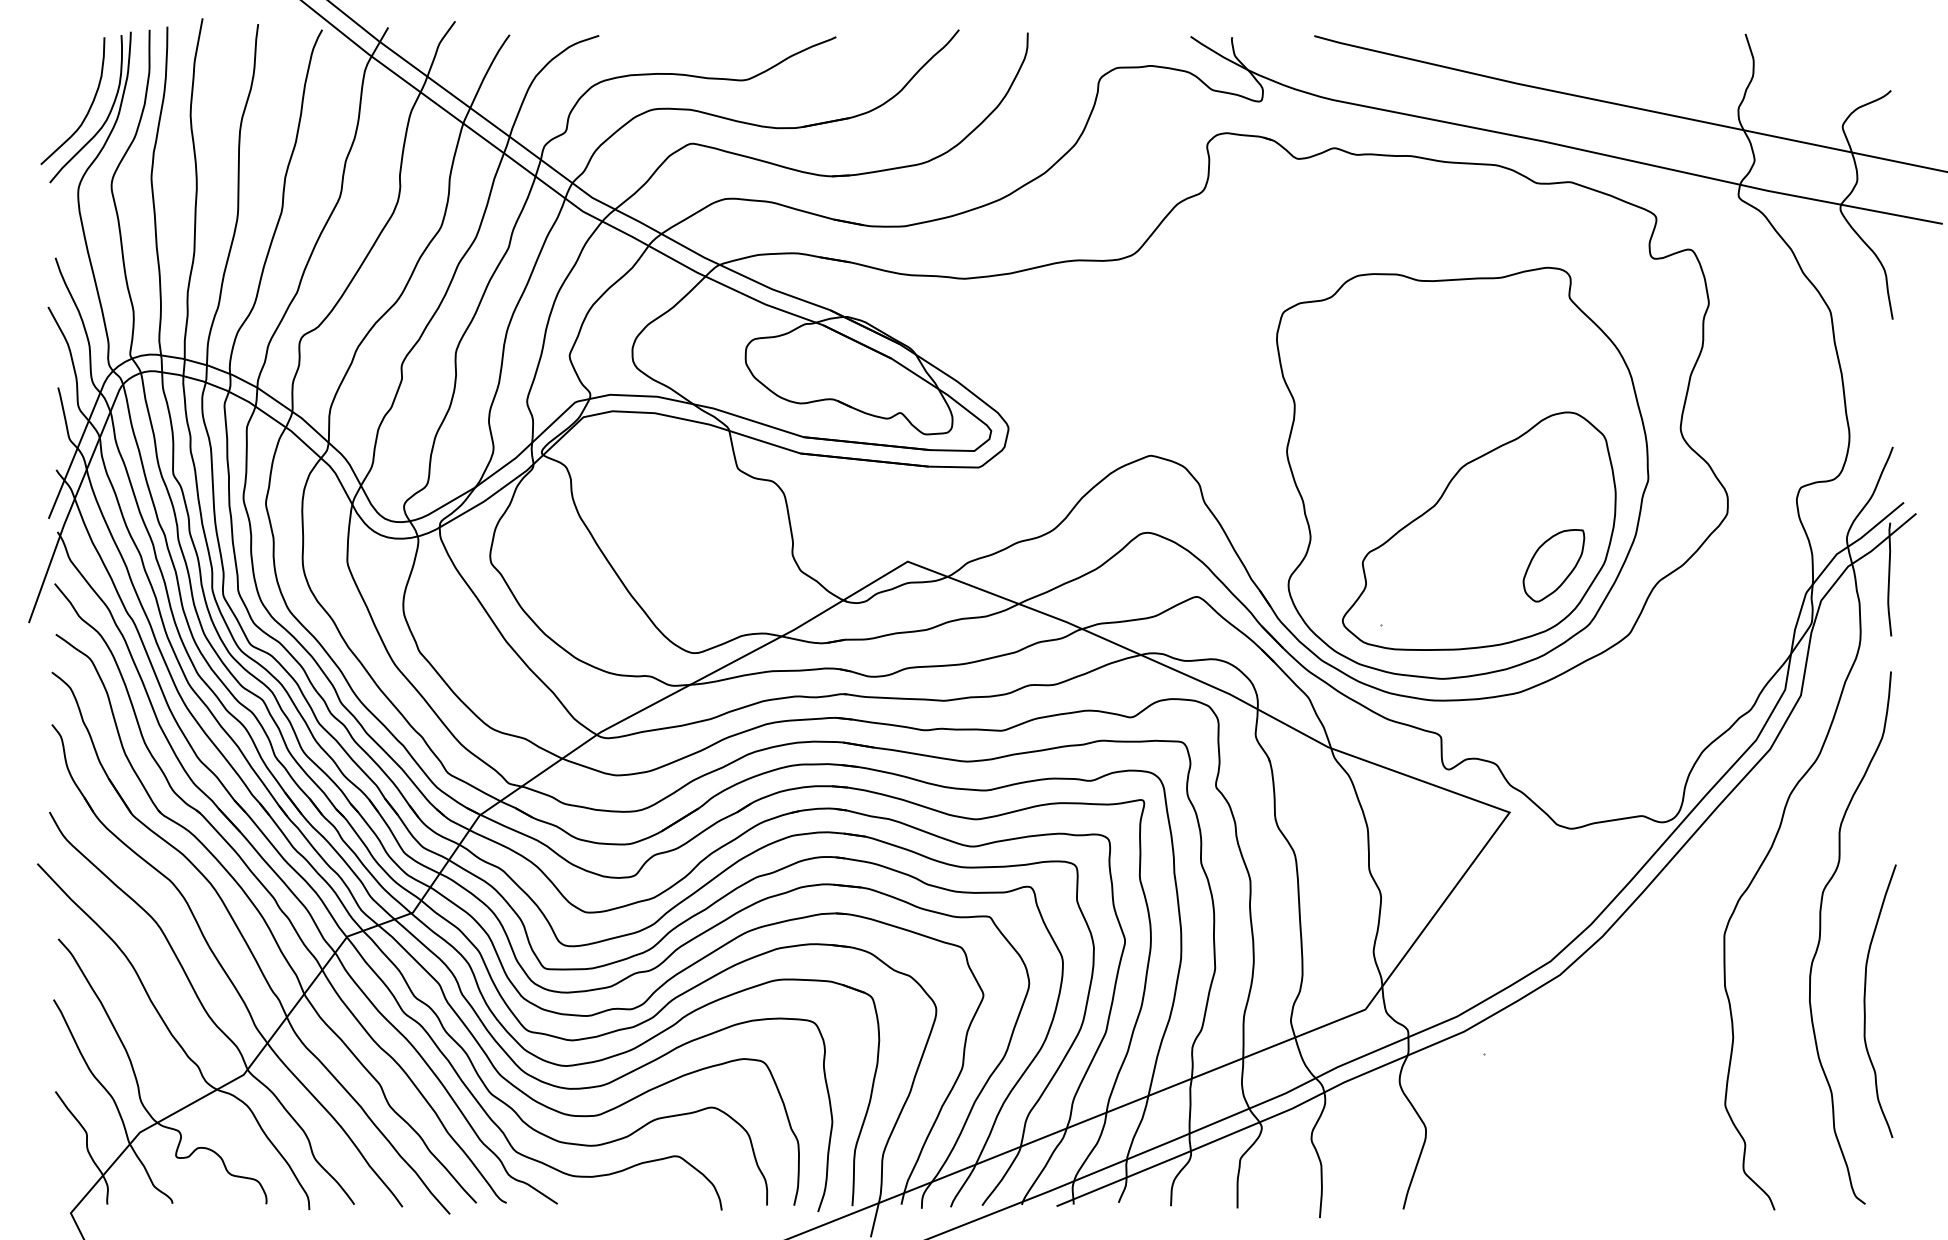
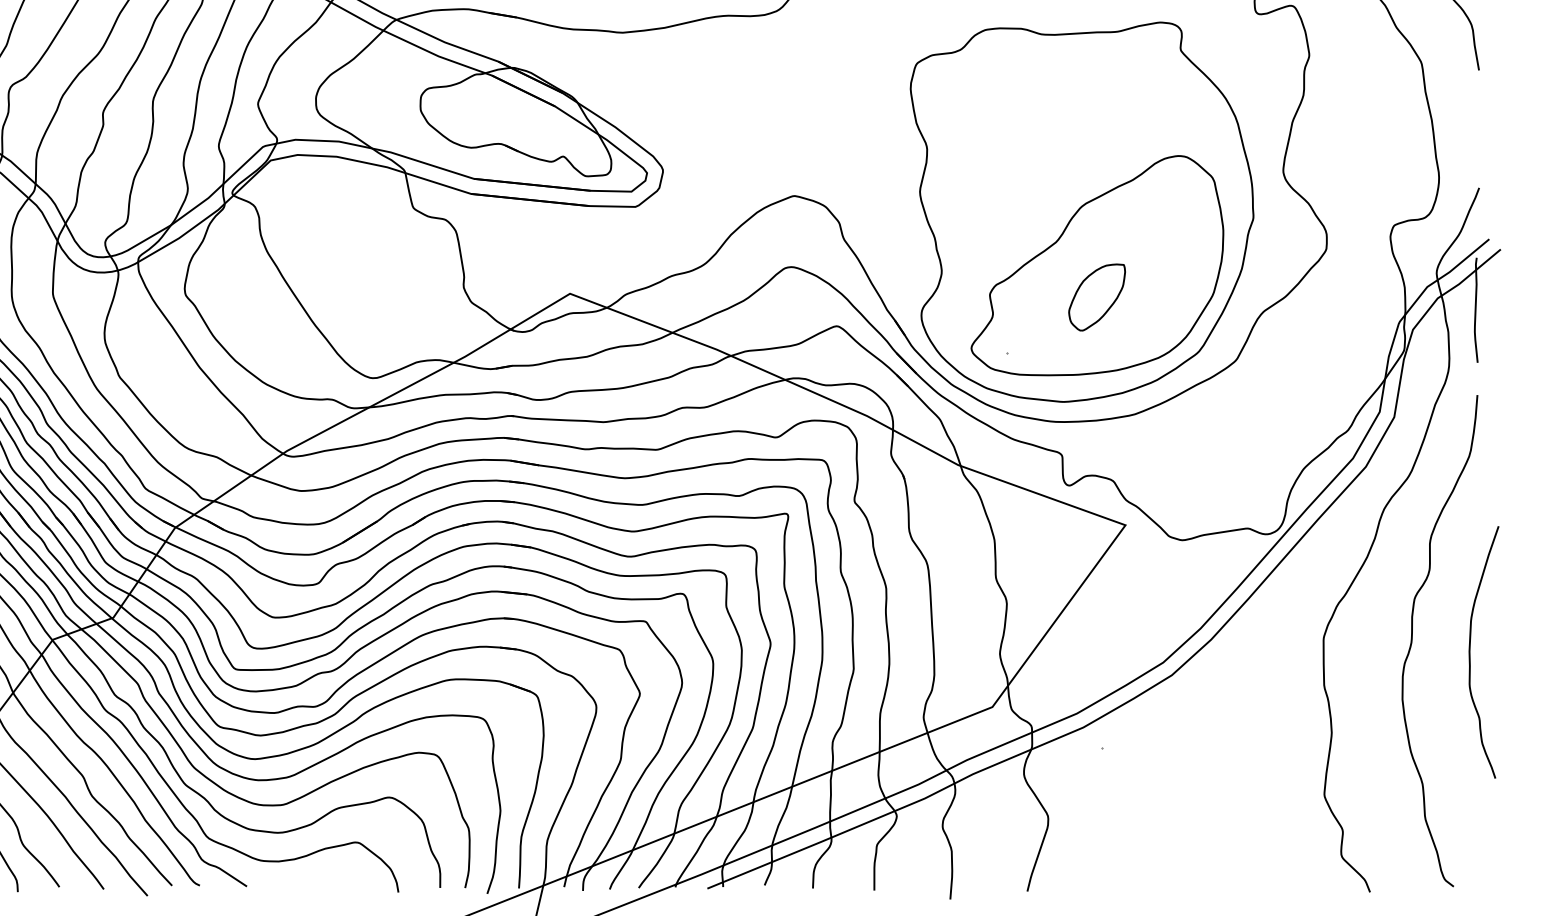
part: (1553, 565) -> (1096, 297), moved
curve: (1865, 1000) -> (1470, 651), moved

